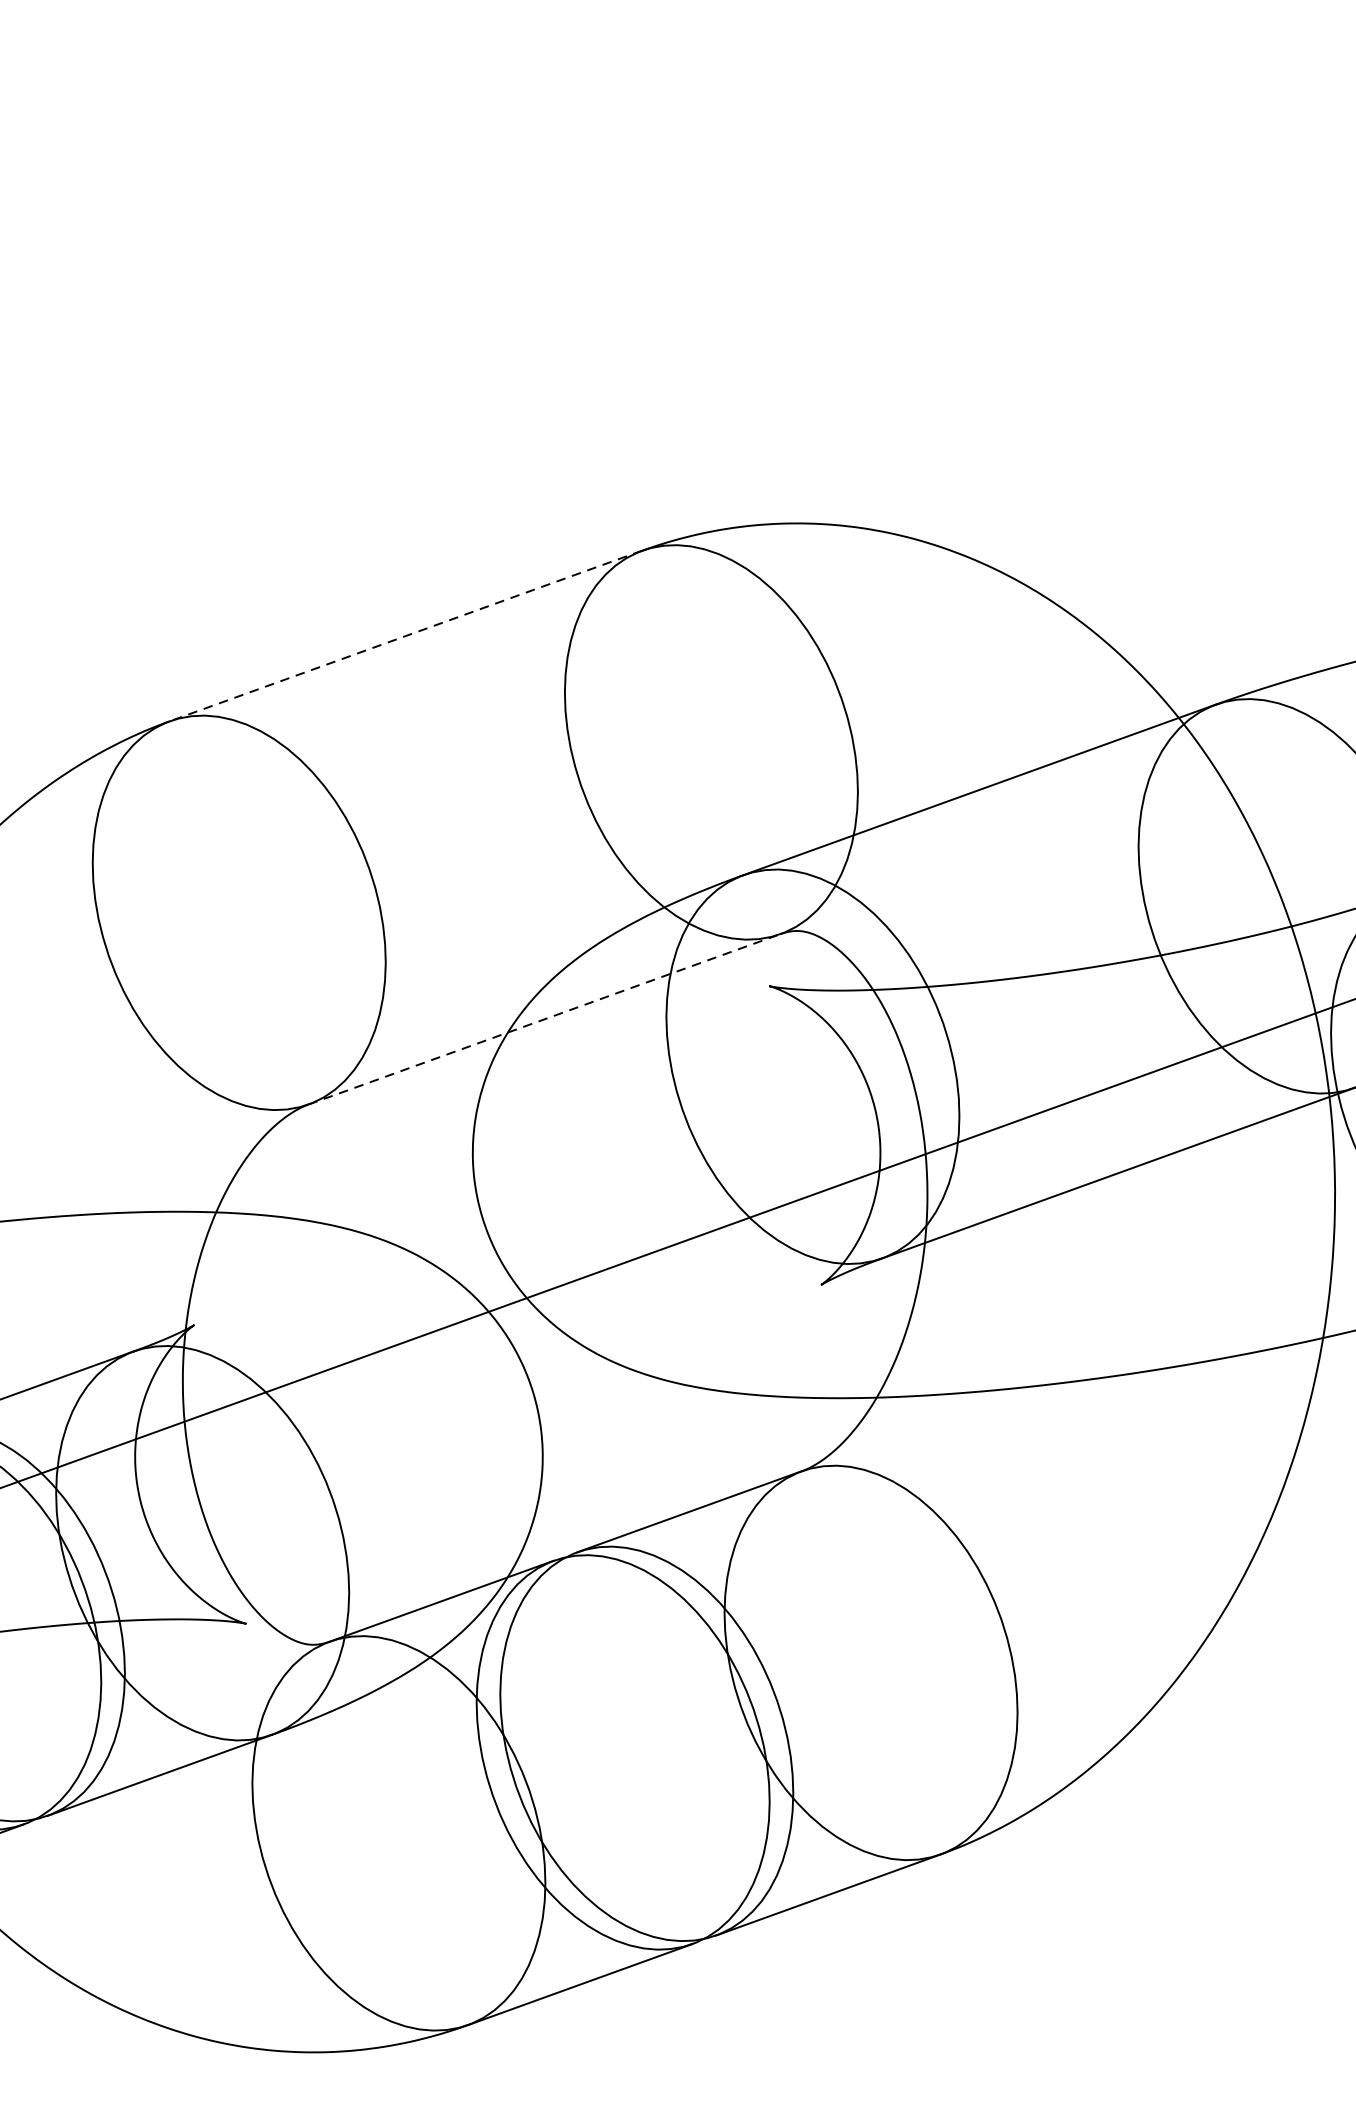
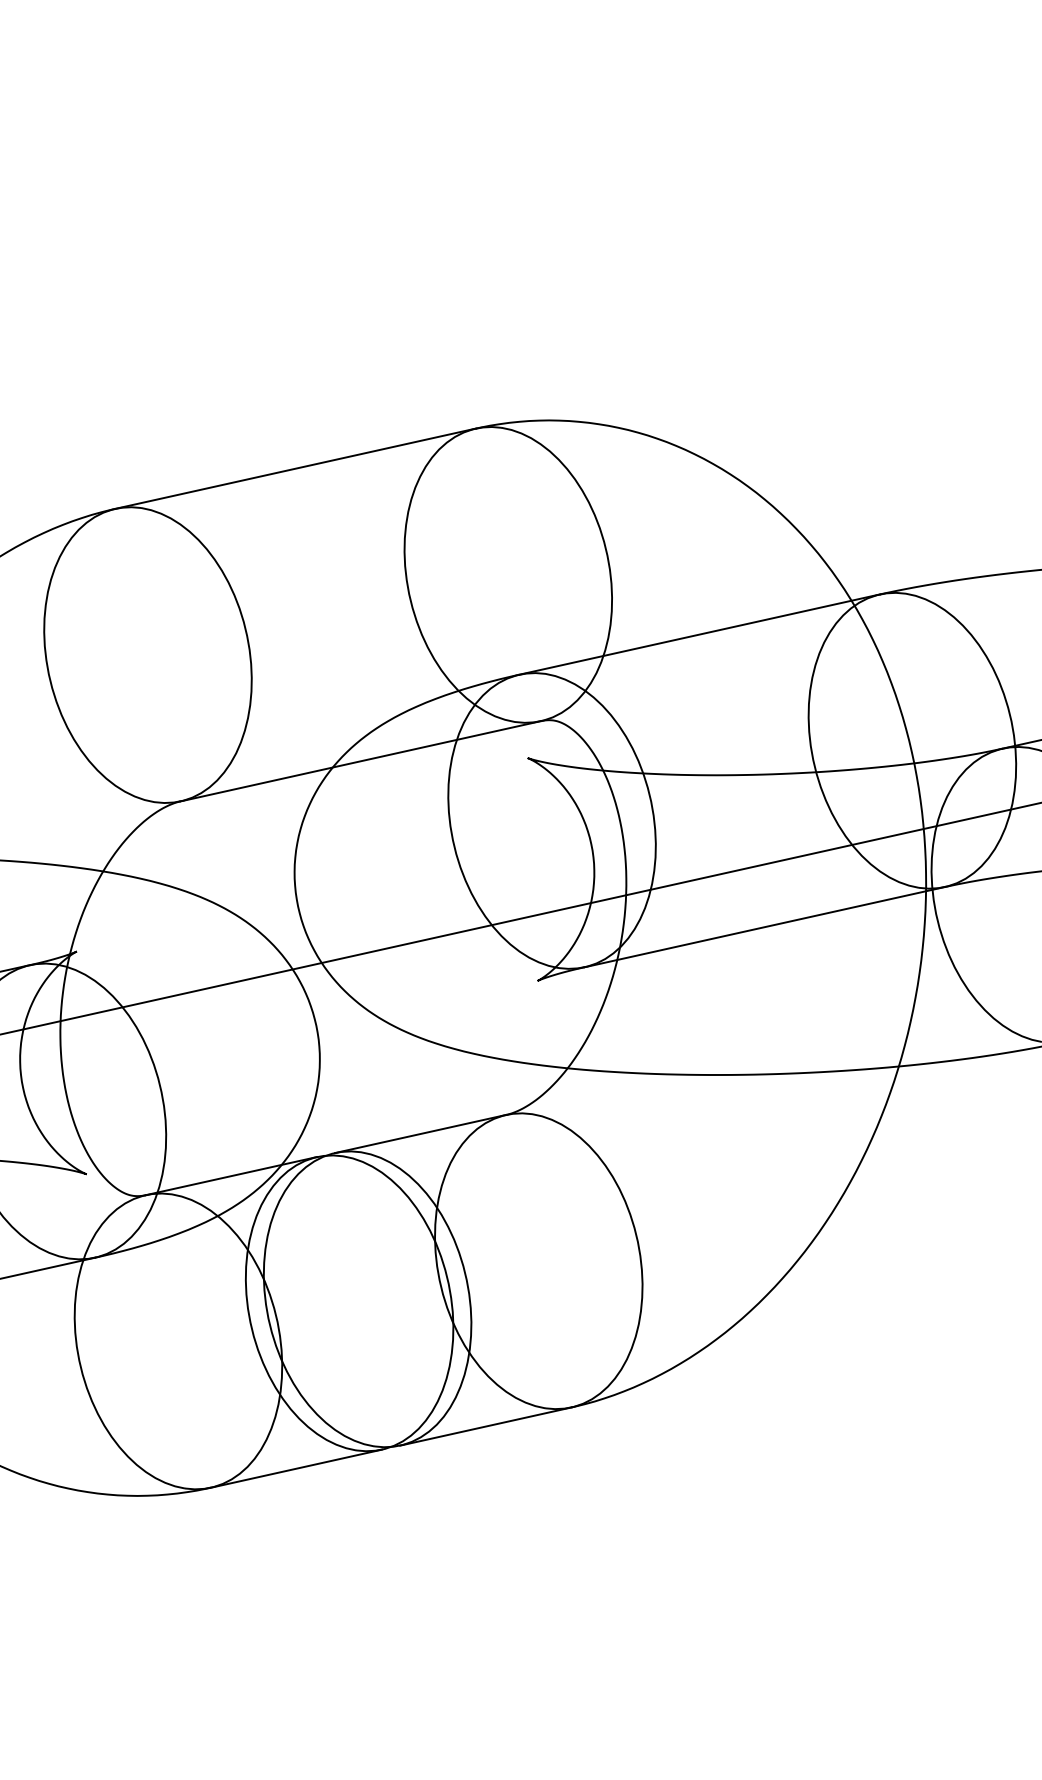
line: (405, 635) -> (295, 468), dashed -> solid
line: (544, 1019) -> (360, 761), dashed -> solid

